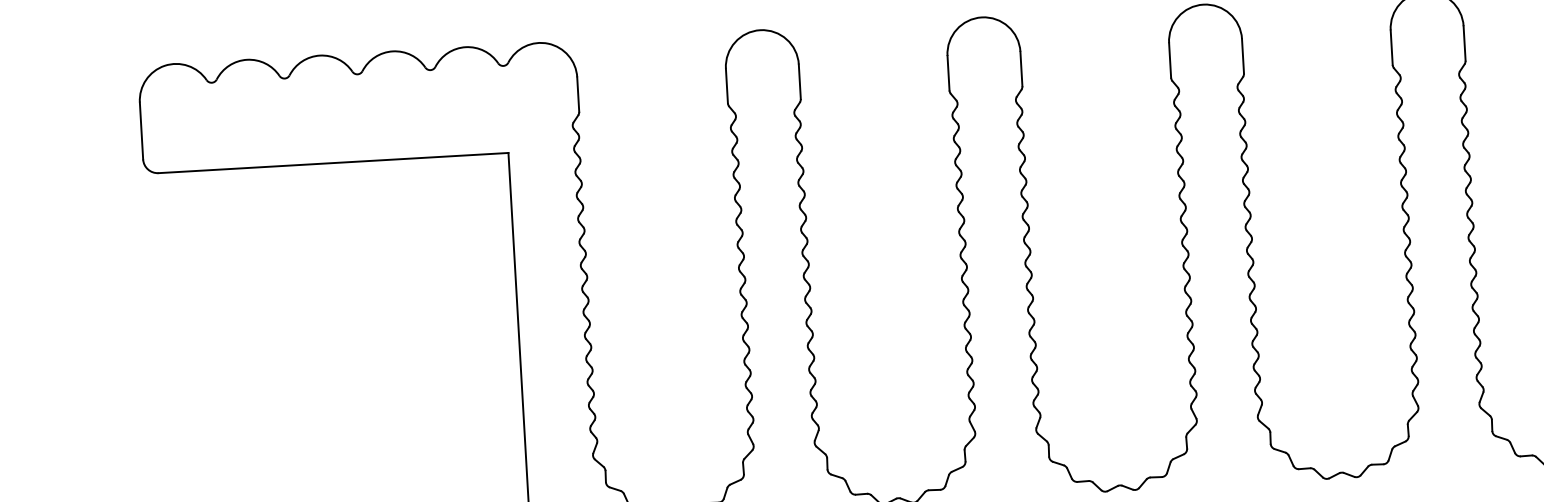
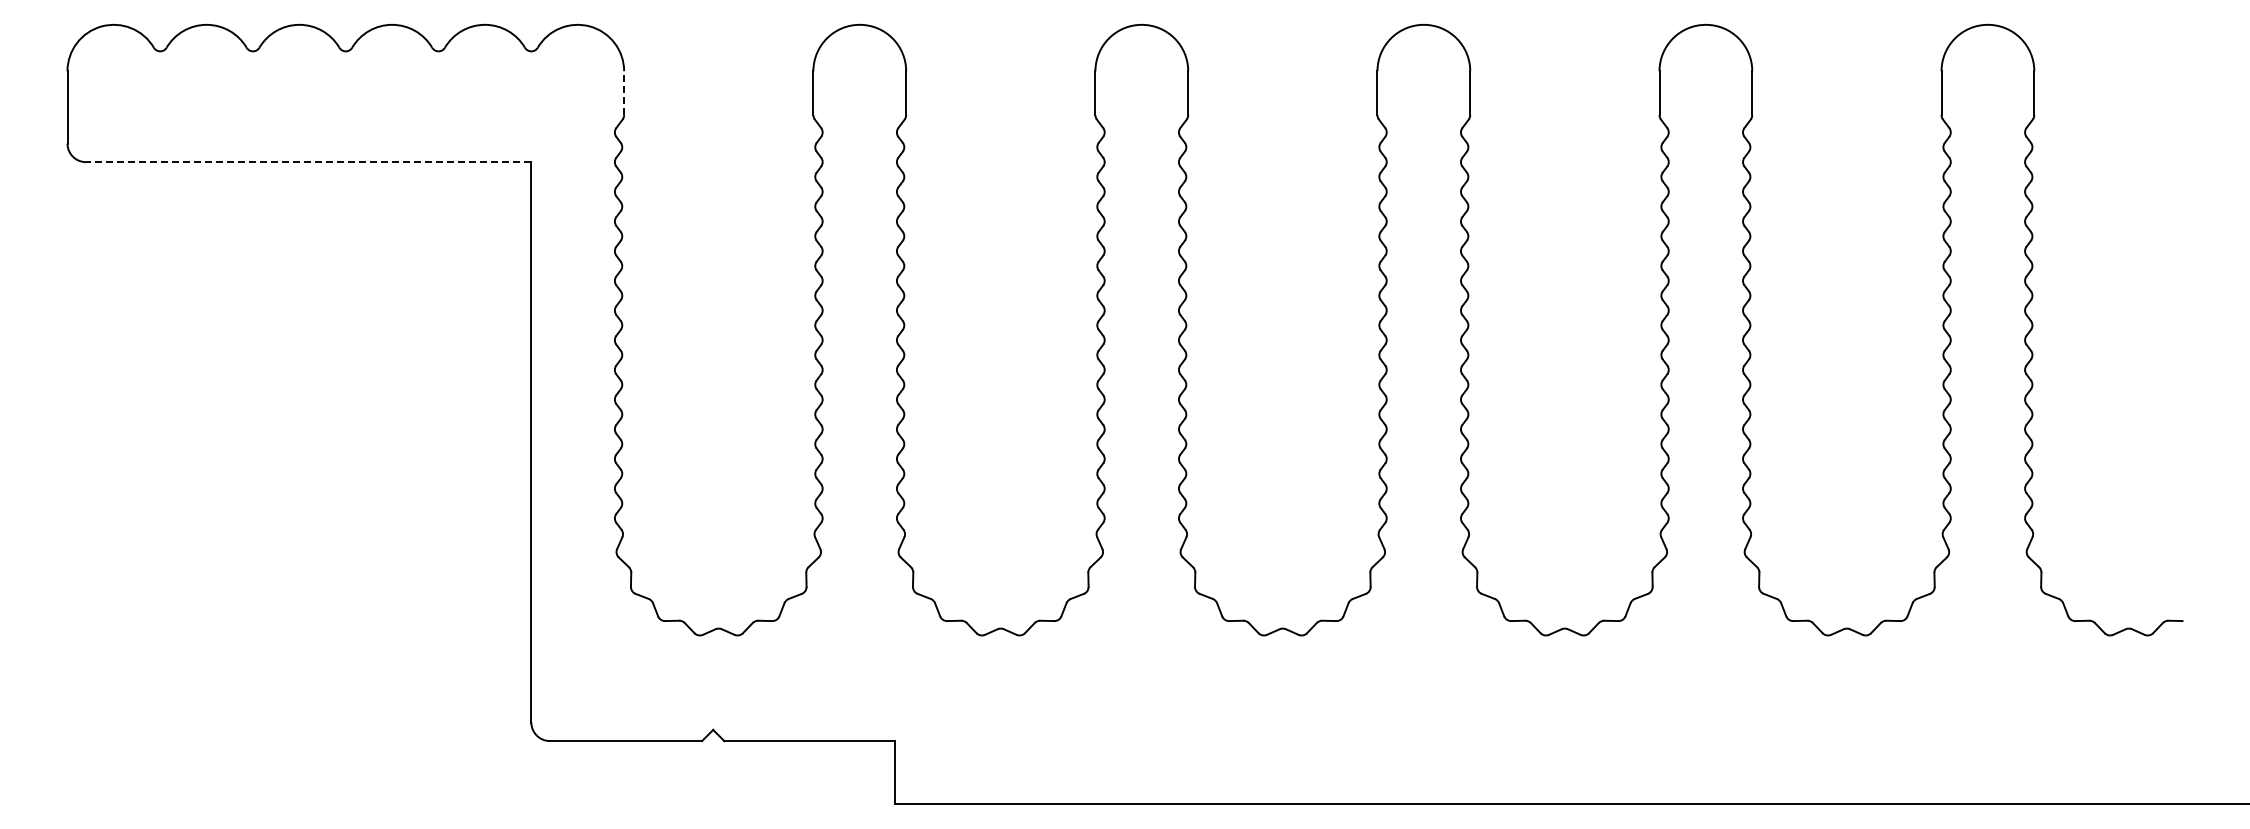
line: (578, 94) -> (624, 93), solid -> dashed
line: (333, 163) -> (308, 162), solid -> dashed

